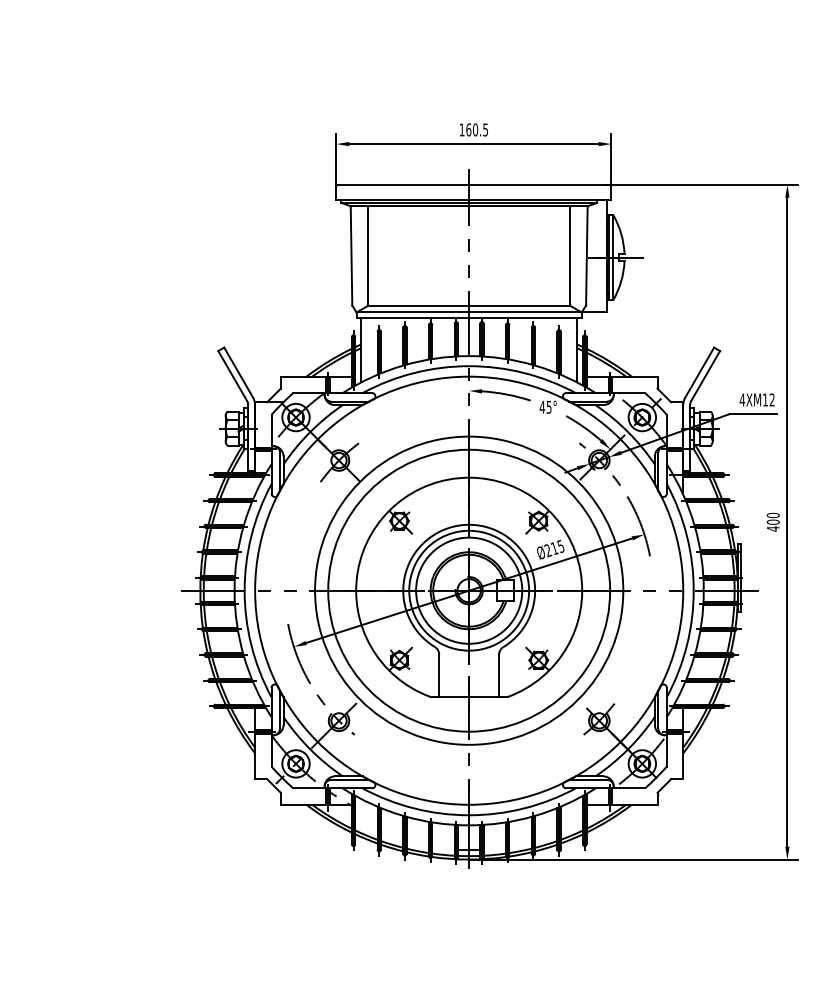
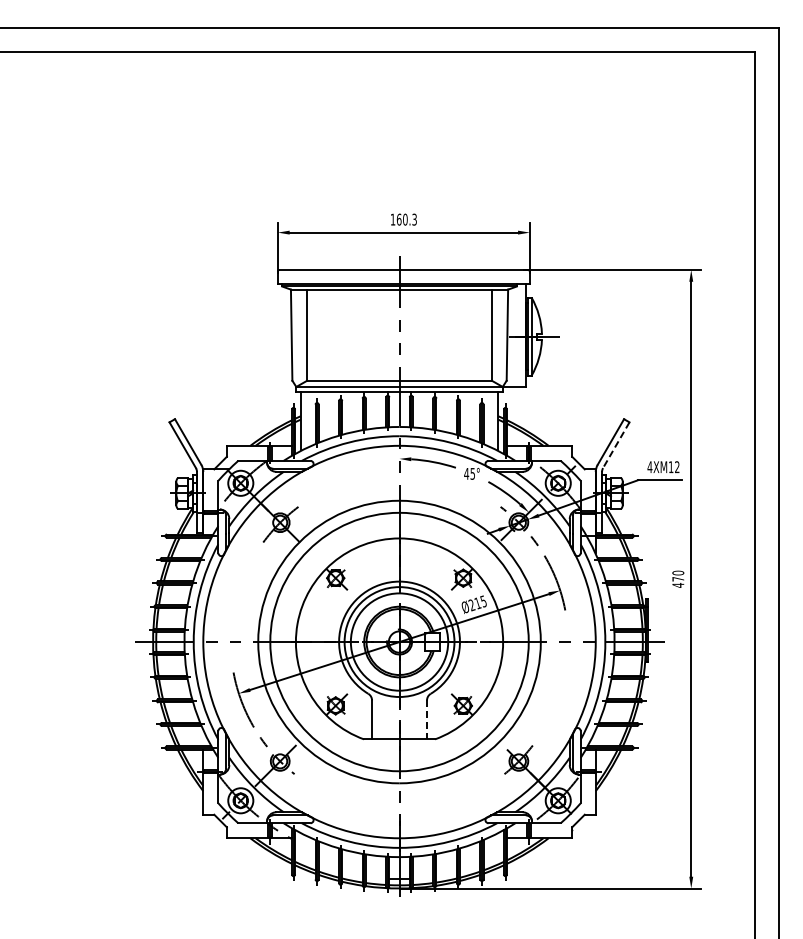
text: (485, 128) -> (414, 218), 160.5 -> 160.3
line: (705, 376) -> (616, 445), solid -> dashed
text: (773, 521) -> (678, 578), 400 -> 470
line: (499, 676) -> (427, 720), solid -> dashed

